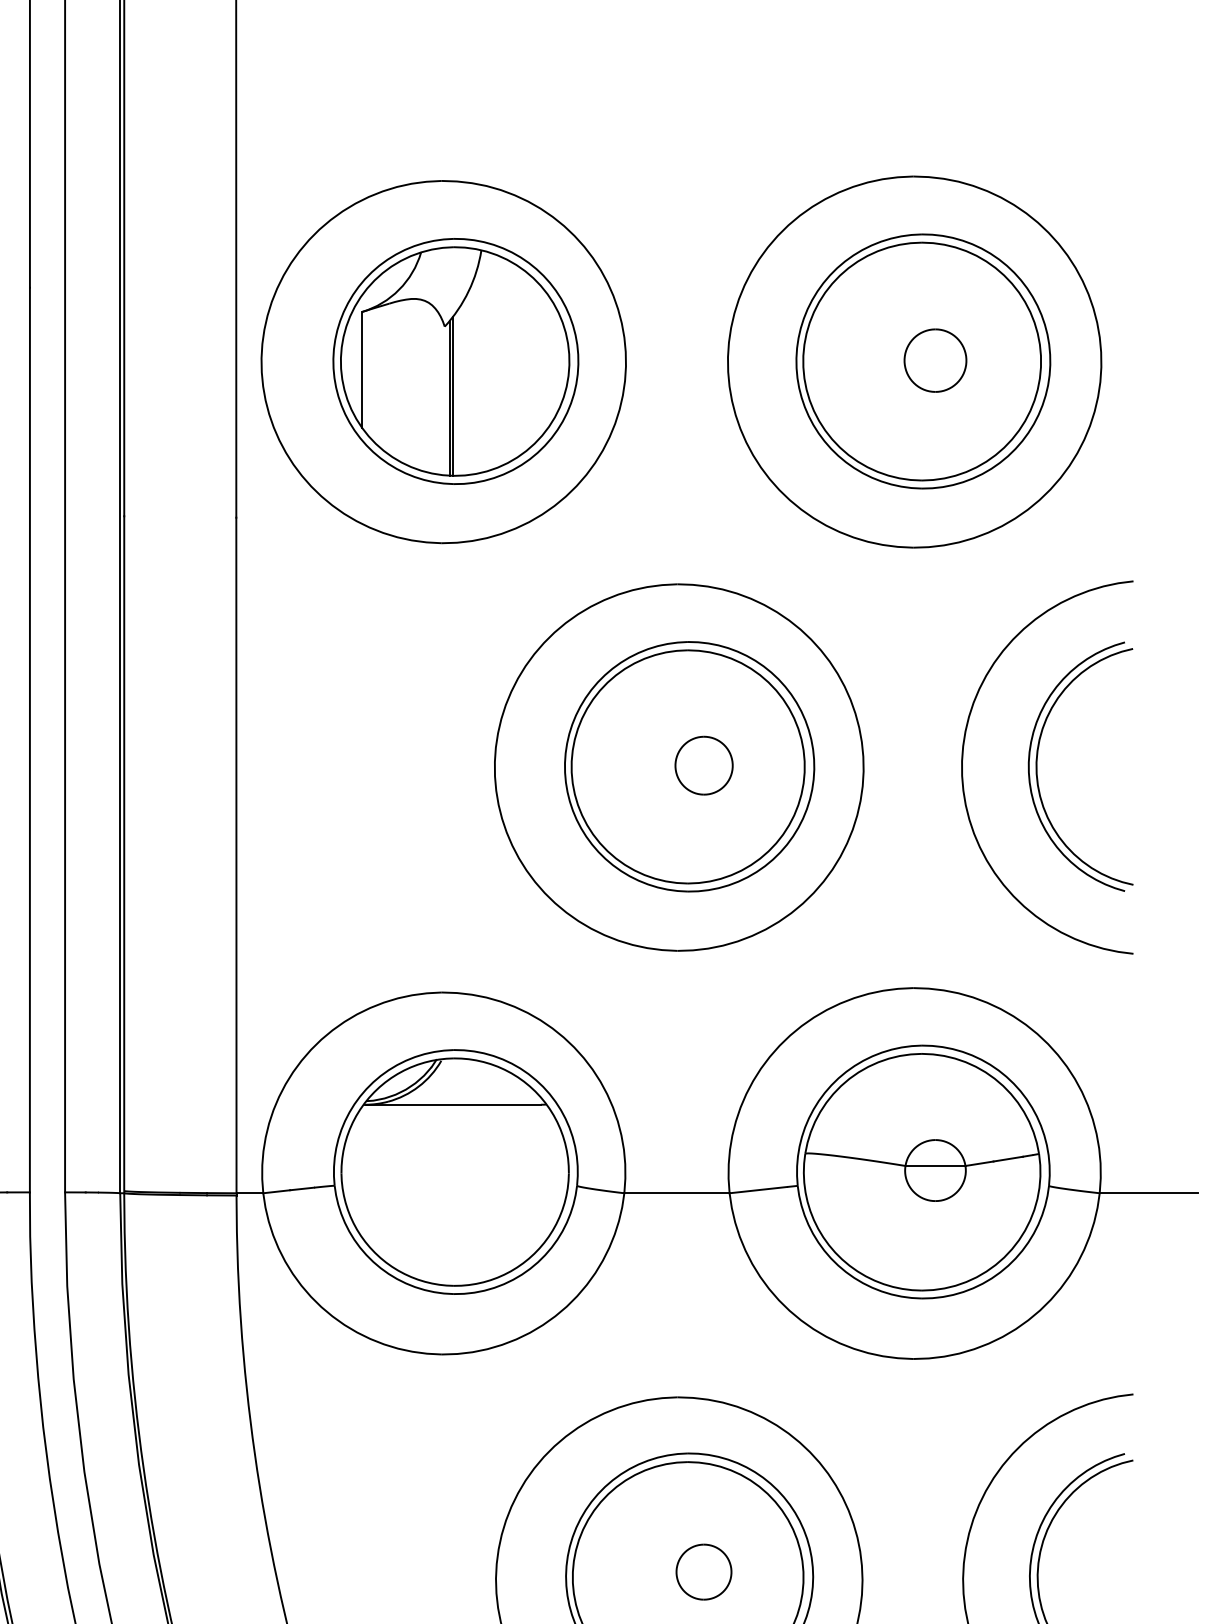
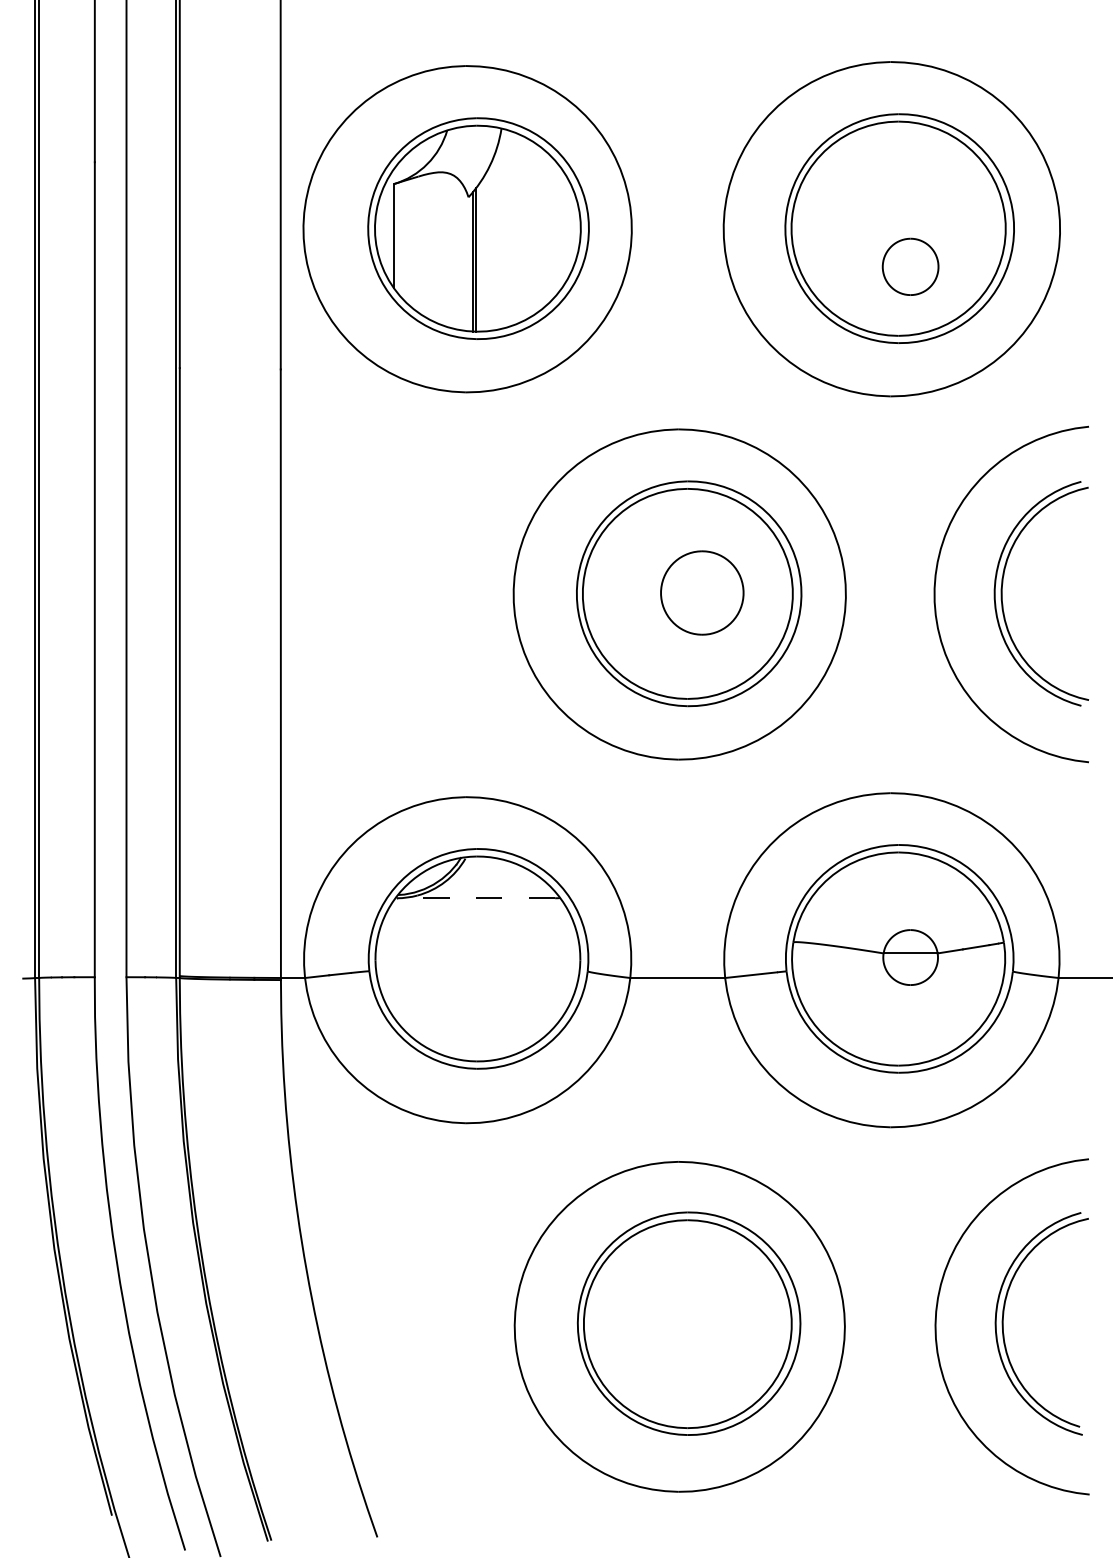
part: (935, 360) -> (910, 266), moved
part: (703, 765) -> (701, 592), size x1.6
line: (452, 1105) -> (475, 898), solid -> dashed
part: (703, 1571) -> (701, 1318), removed

